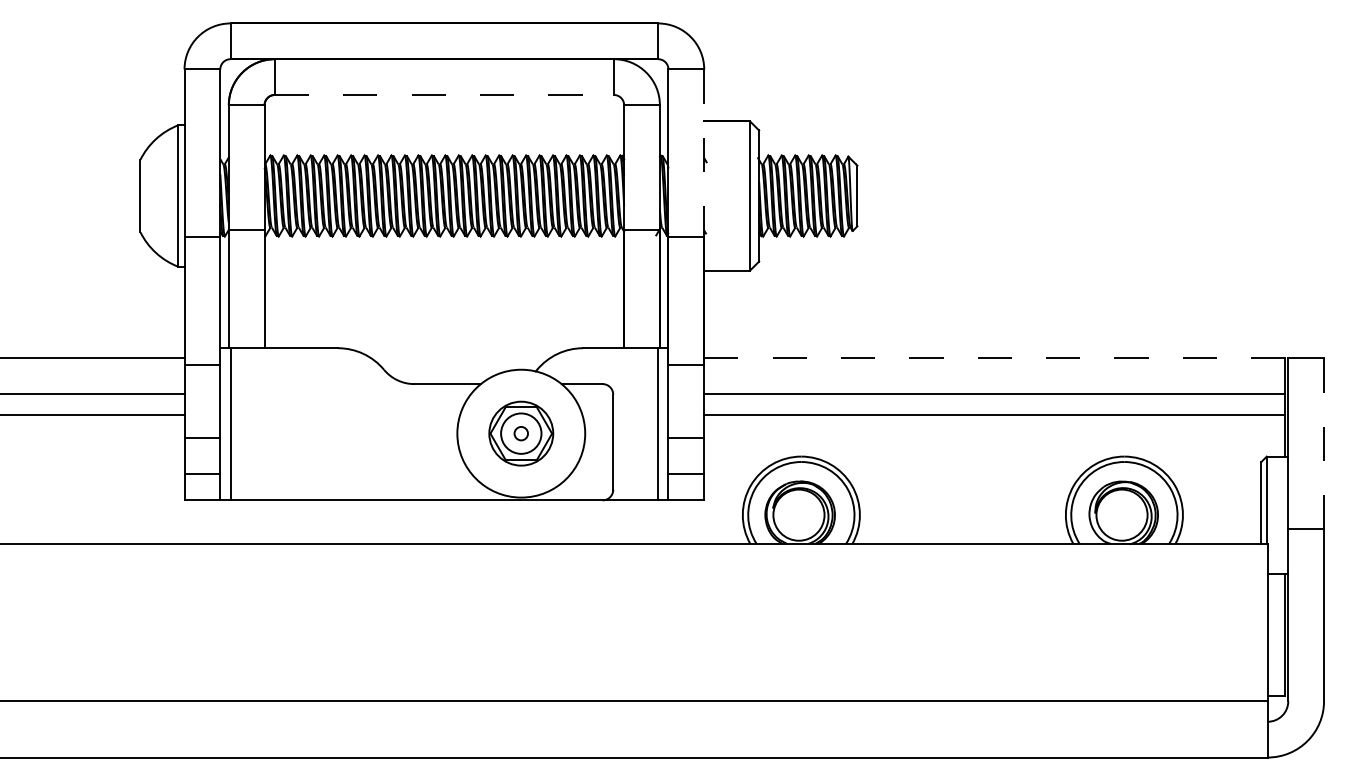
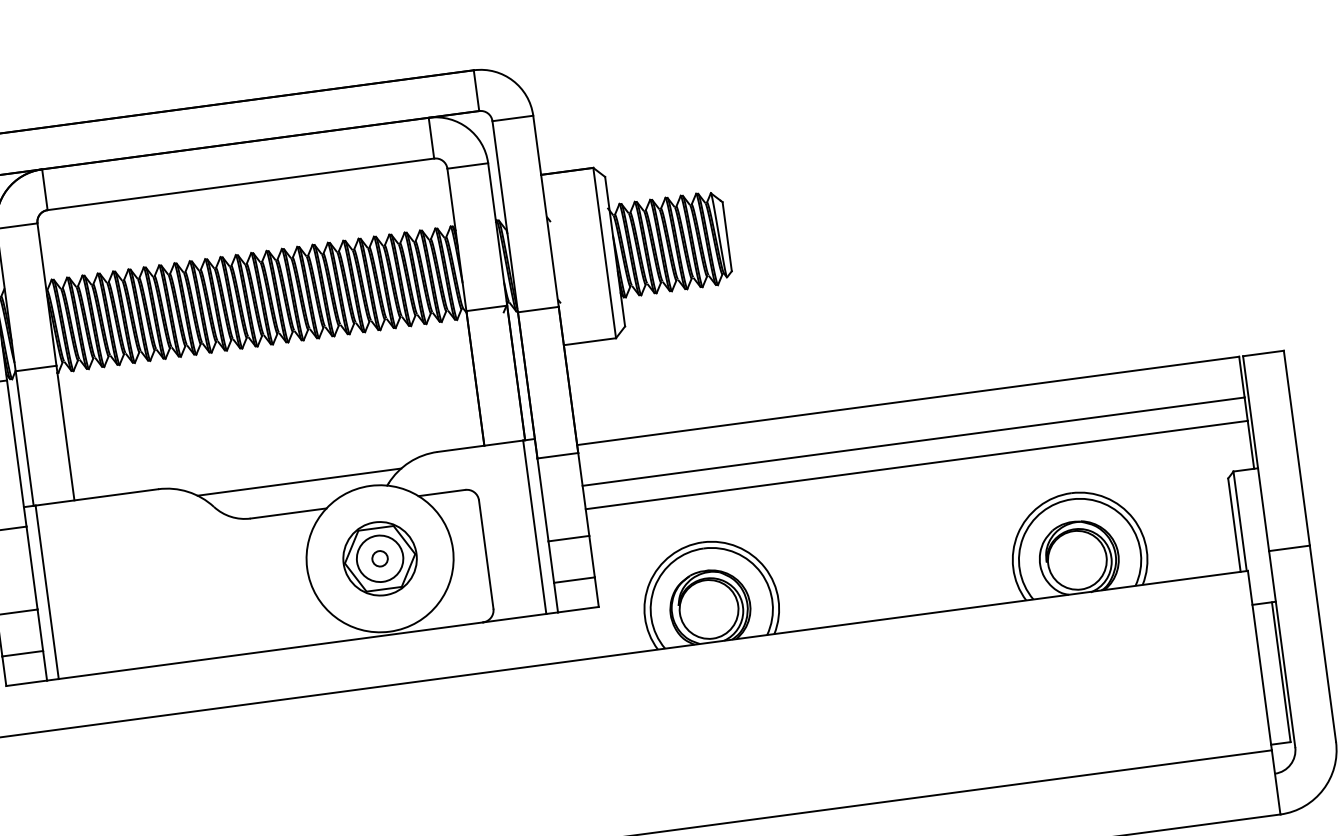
line: (444, 94) -> (240, 183), dashed -> solid
line: (704, 153) -> (546, 211), dashed -> solid
line: (460, 358) -> (299, 482), added
line: (995, 358) -> (909, 400), dashed -> solid
line: (1324, 444) -> (1297, 448), dashed -> solid

